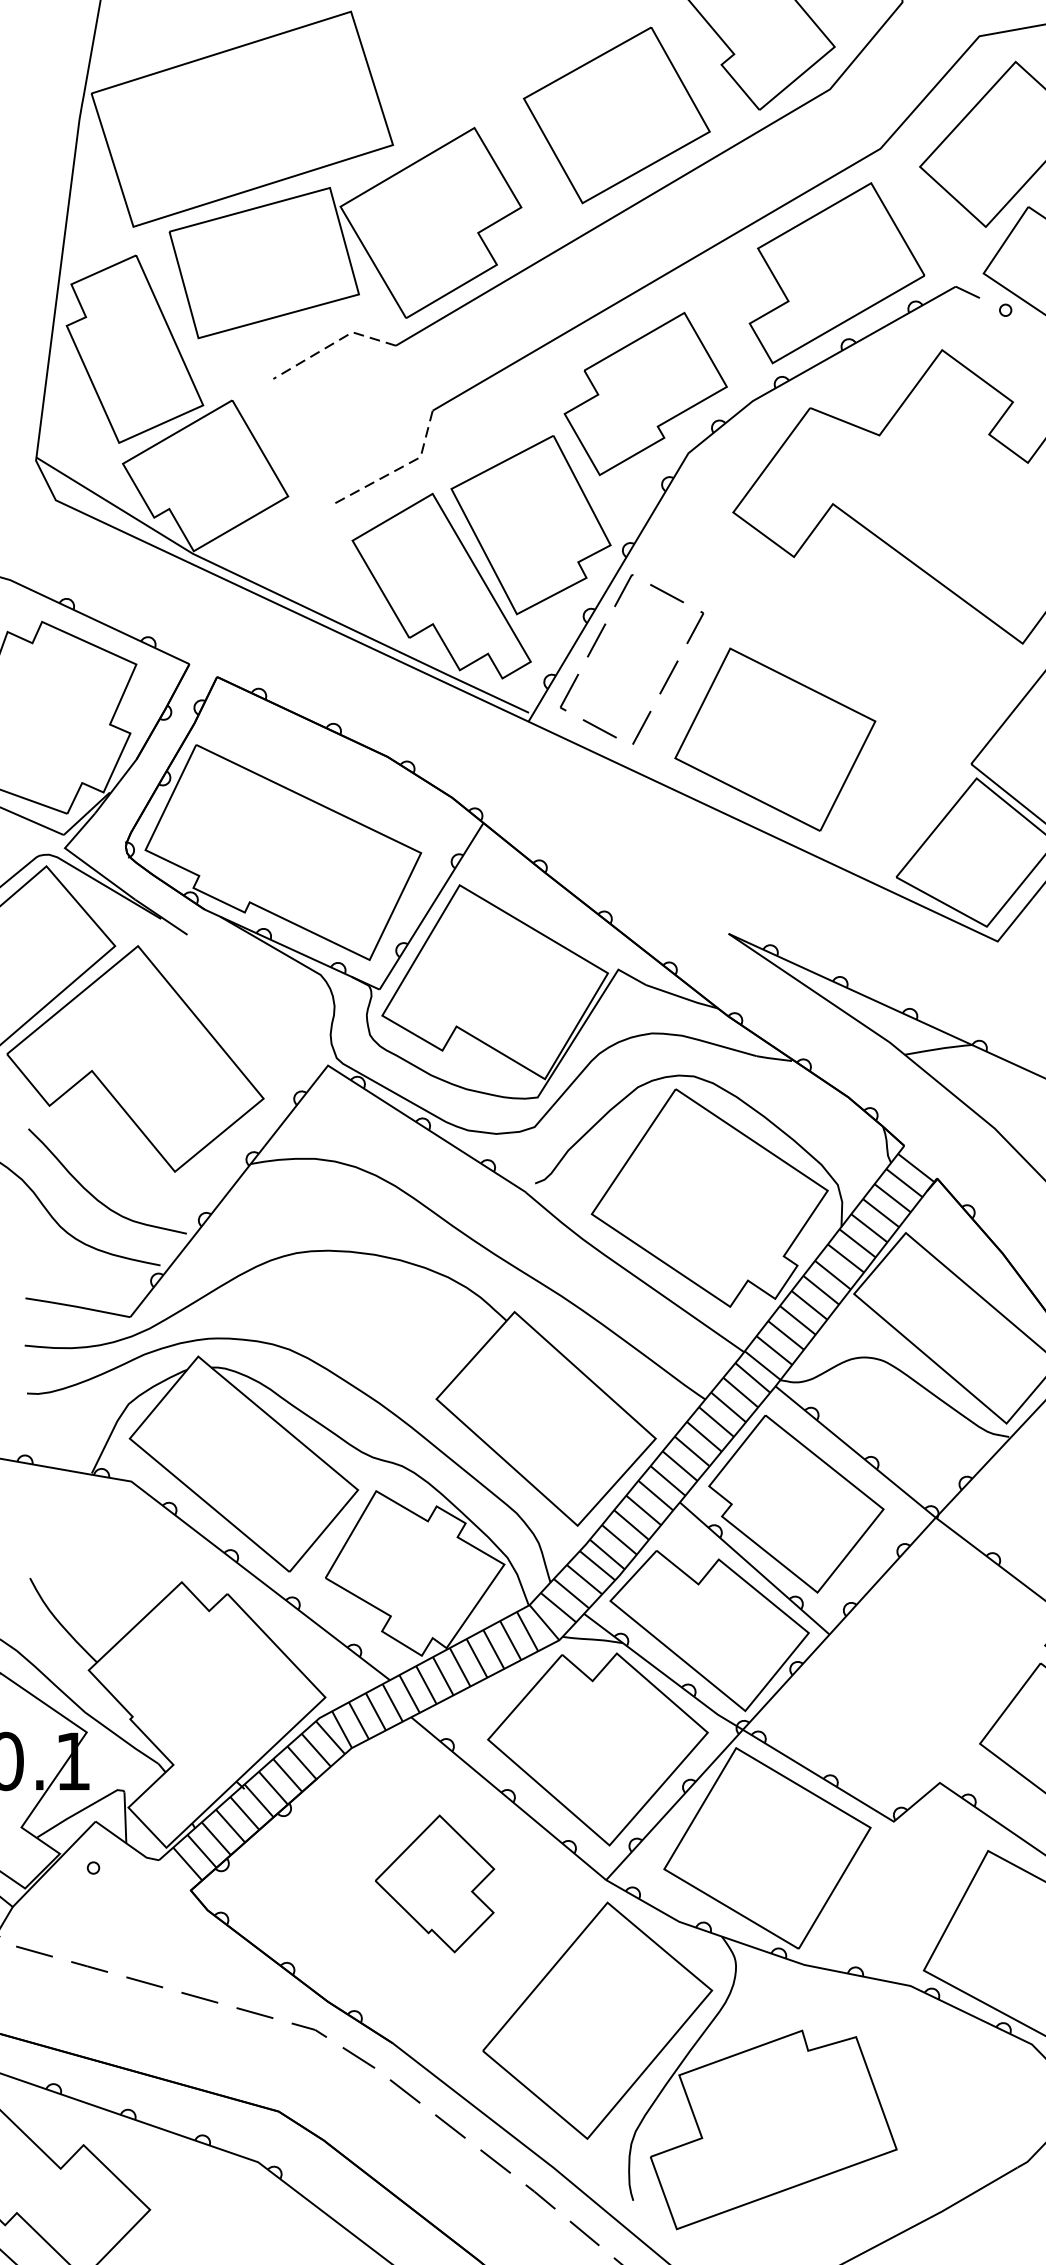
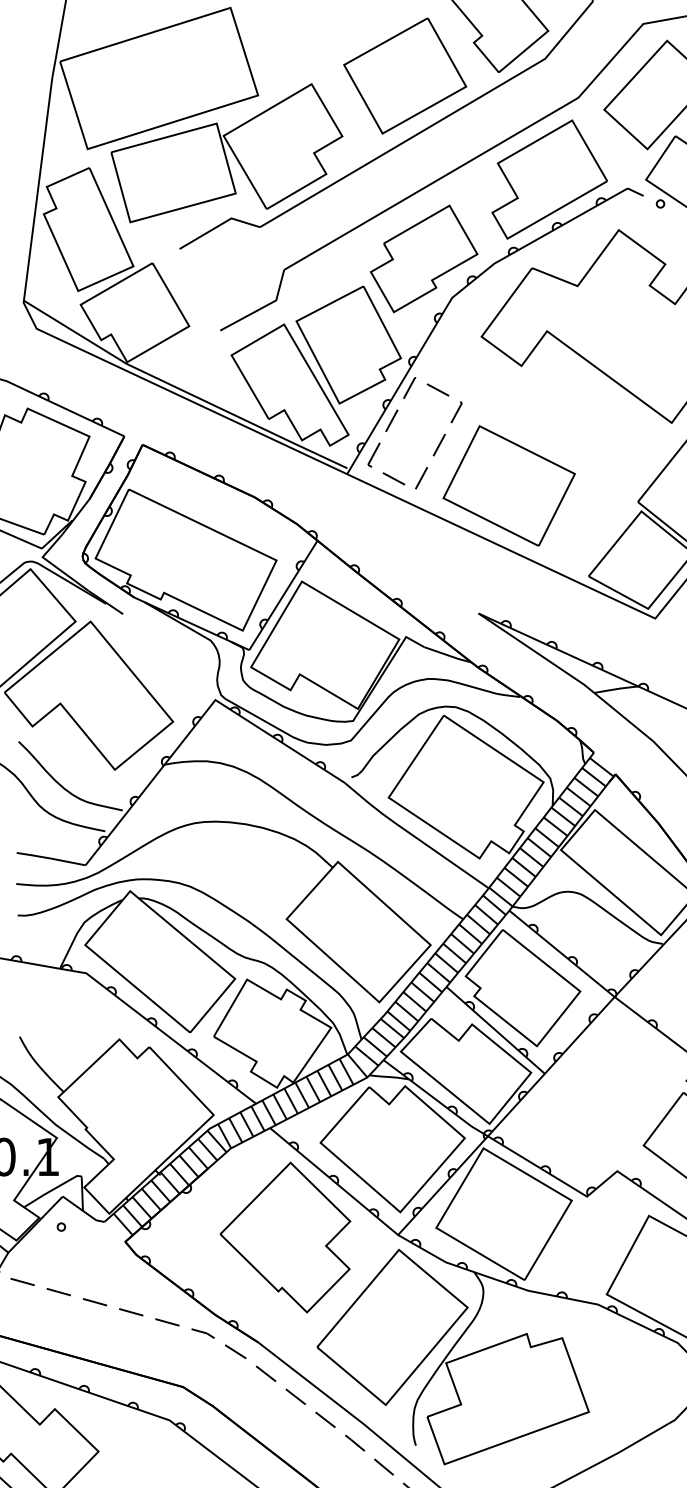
line: (332, 343) -> (218, 225), dashed -> solid
line: (401, 467) -> (263, 307), dashed -> solid
part: (434, 1883) -> (285, 1237), size x1.67

